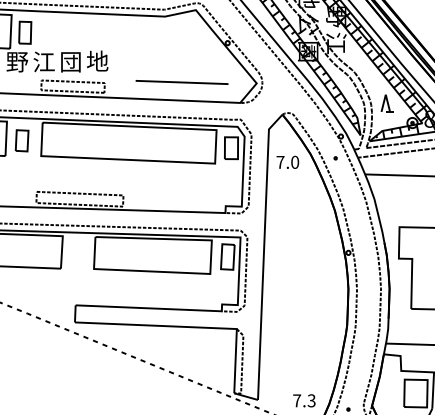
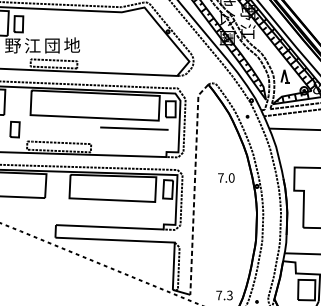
line: (181, 82) -> (133, 128), moved
part: (21, 140) -> (14, 129), moved
text: (287, 161) -> (226, 177), moved
line: (263, 255) -> (194, 188), solid -> dashed

